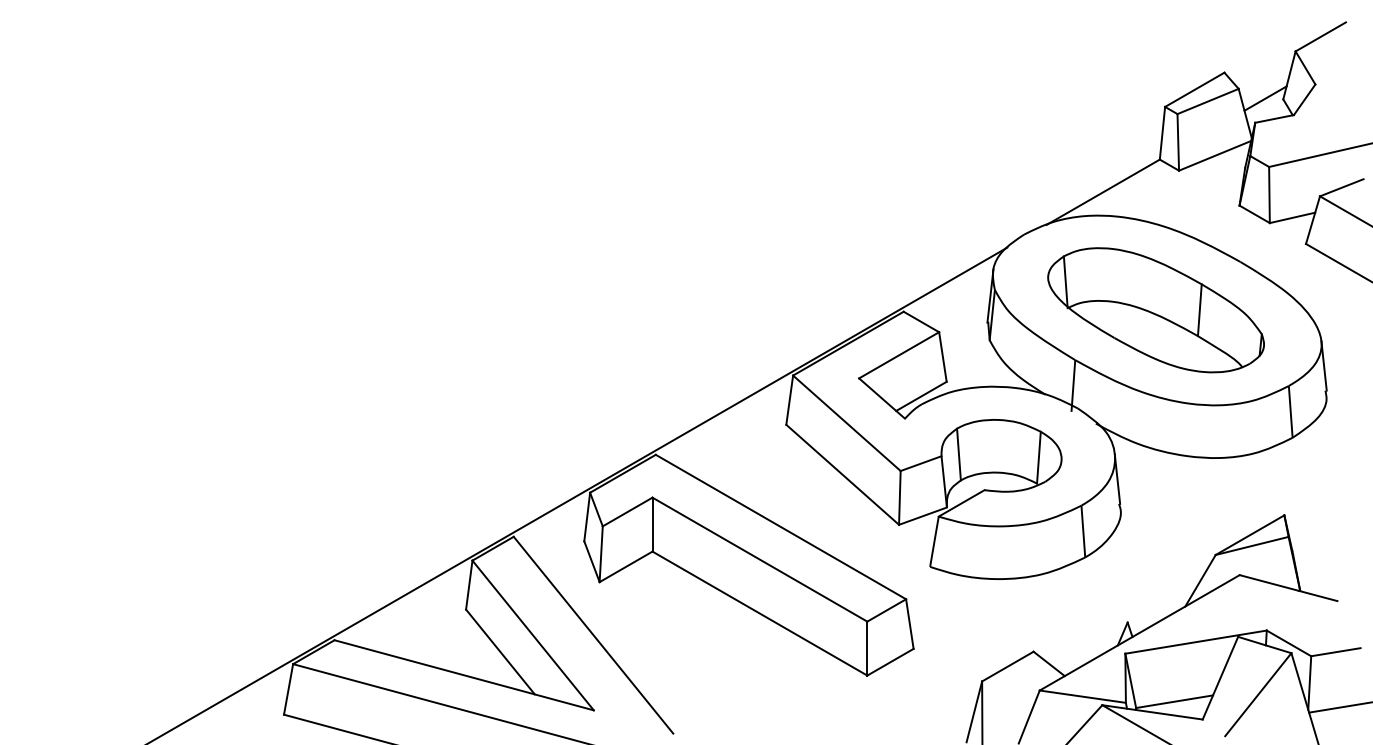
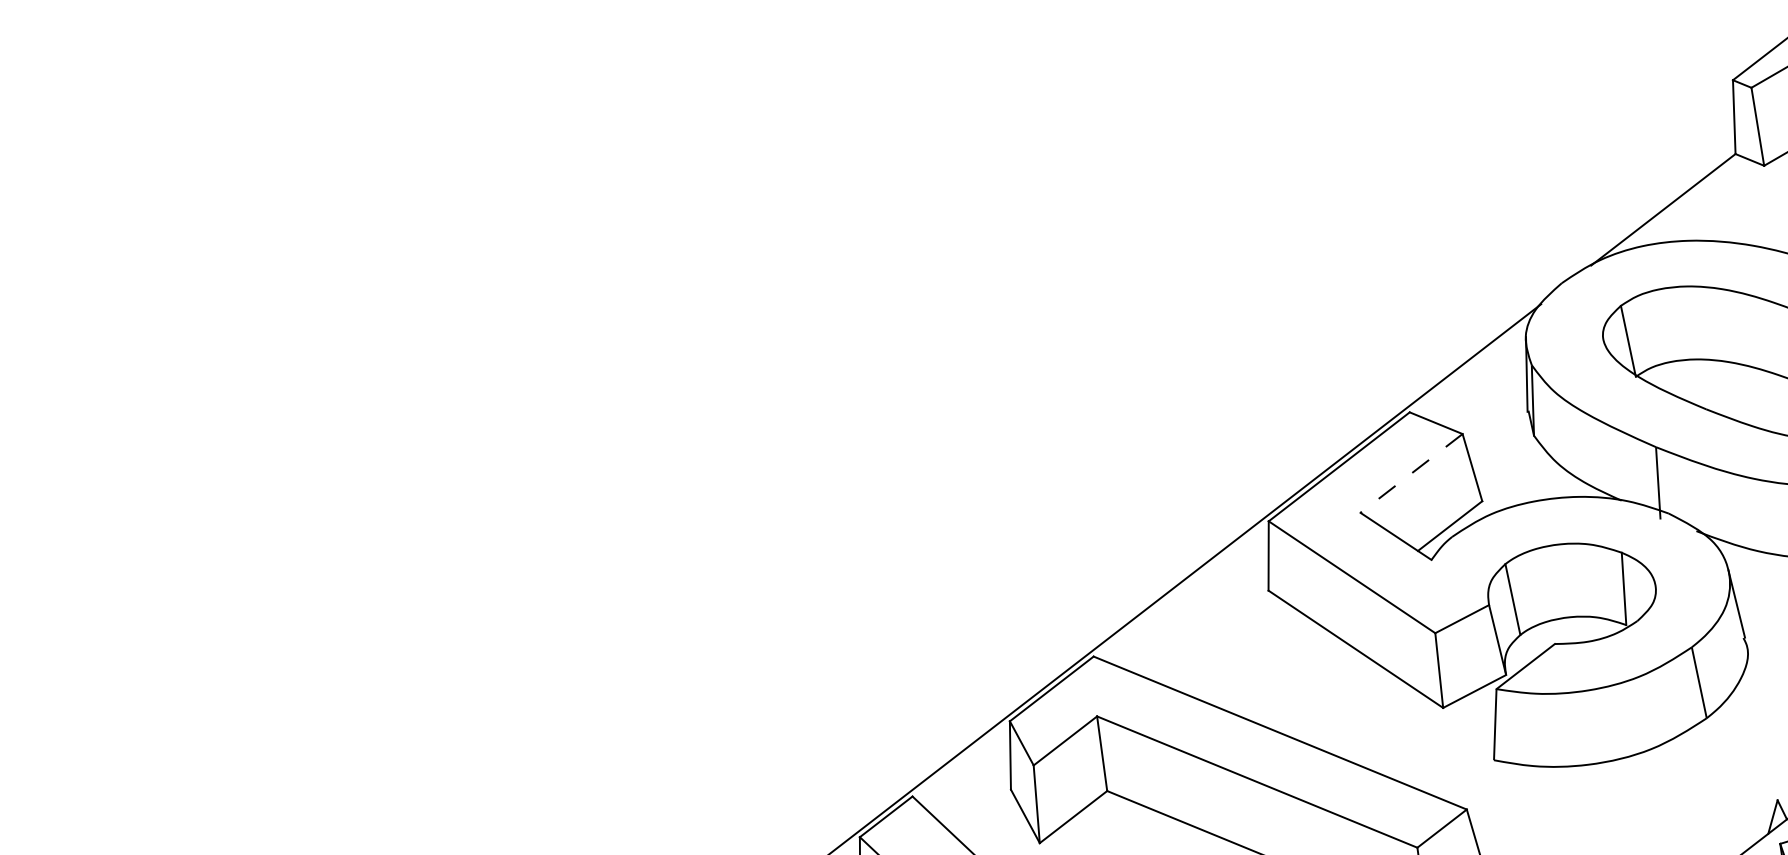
line: (898, 355) -> (1410, 473), solid -> dashed

